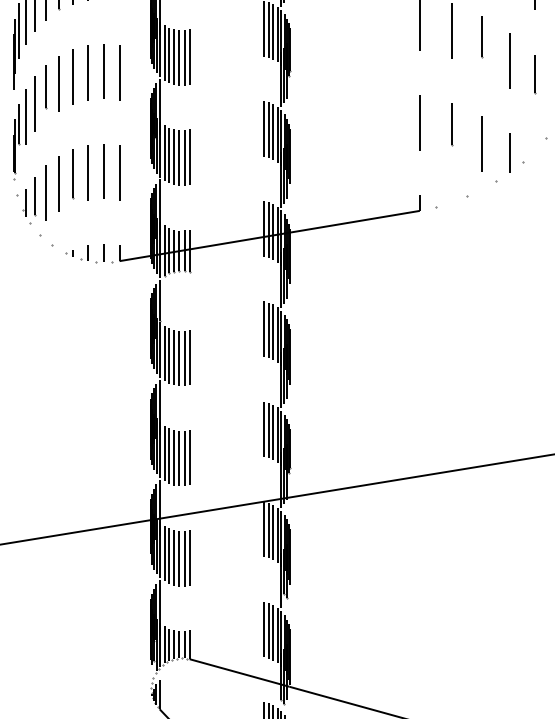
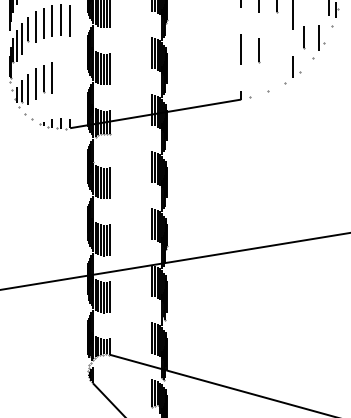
line: (536, 75) -> (304, 37), moved
line: (481, 143) -> (276, 61), removed
line: (104, 172) -> (61, 77), removed
line: (120, 172) -> (70, 77), removed

